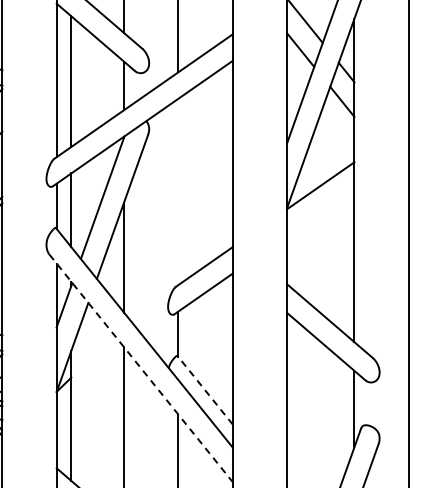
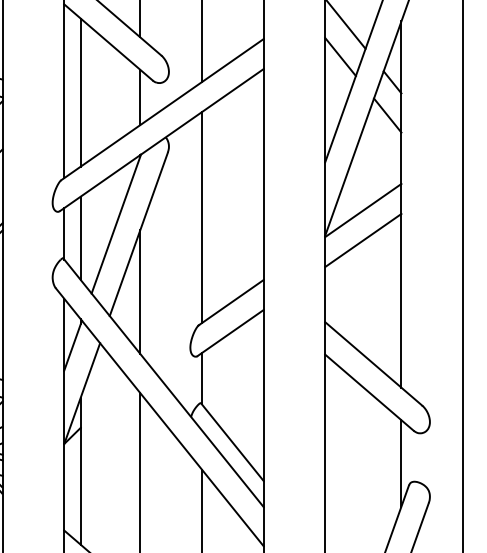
line: (178, 191) -> (202, 217), added
line: (320, 211) -> (362, 239), added
line: (141, 368) -> (160, 417), dashed -> solid
line: (205, 390) -> (232, 442), dashed -> solid

